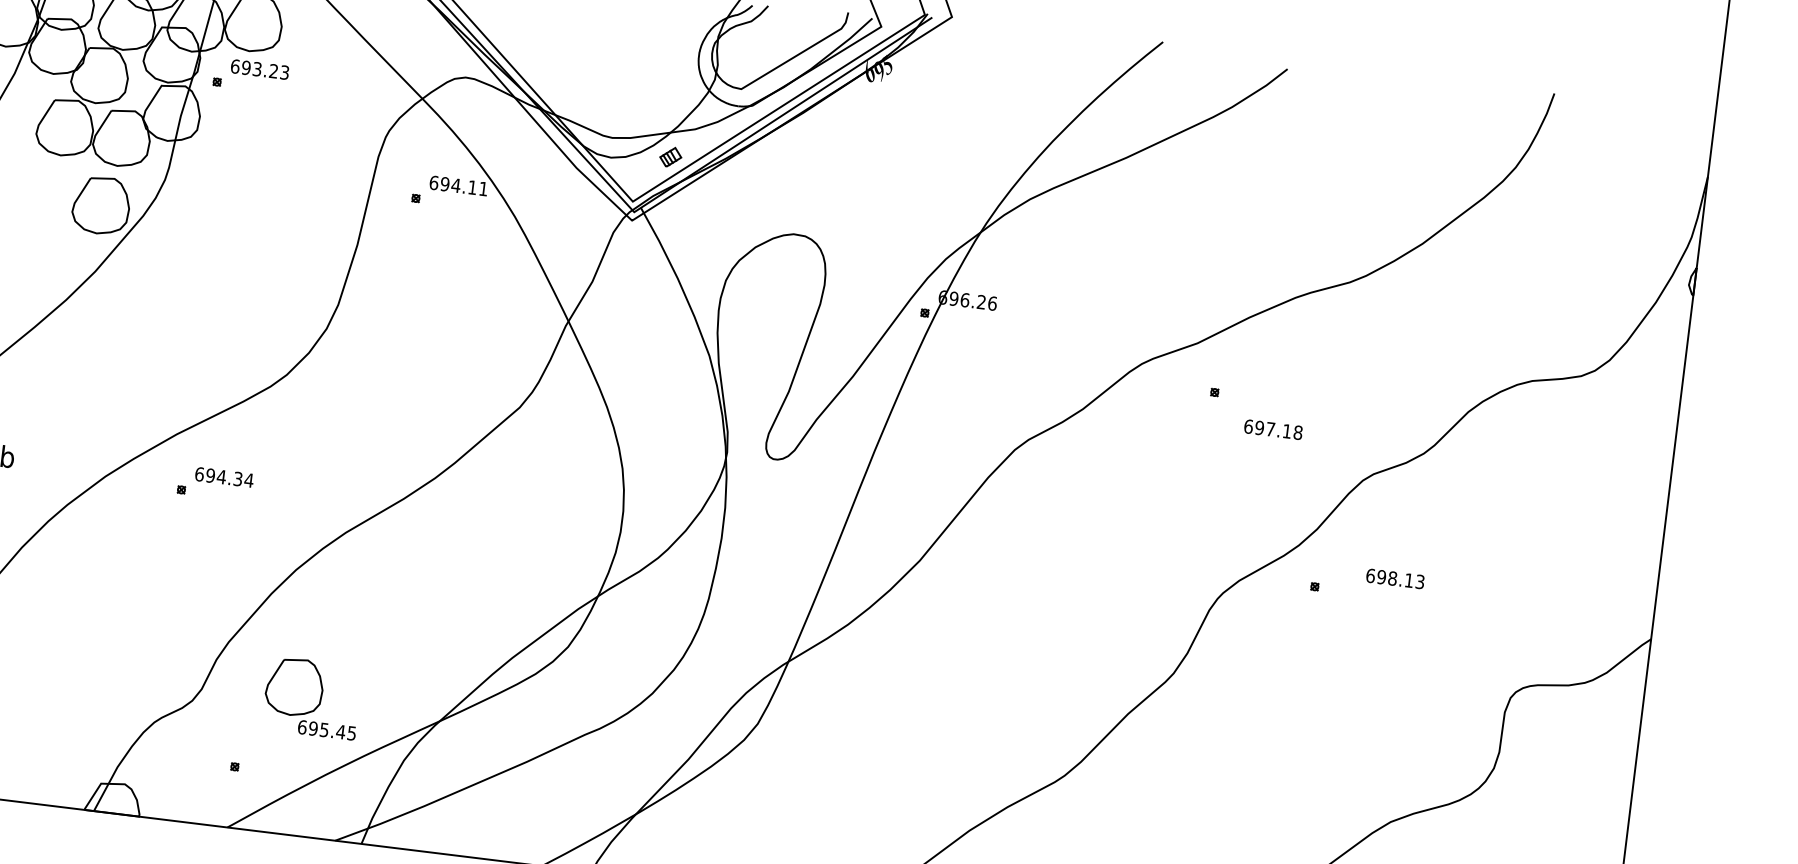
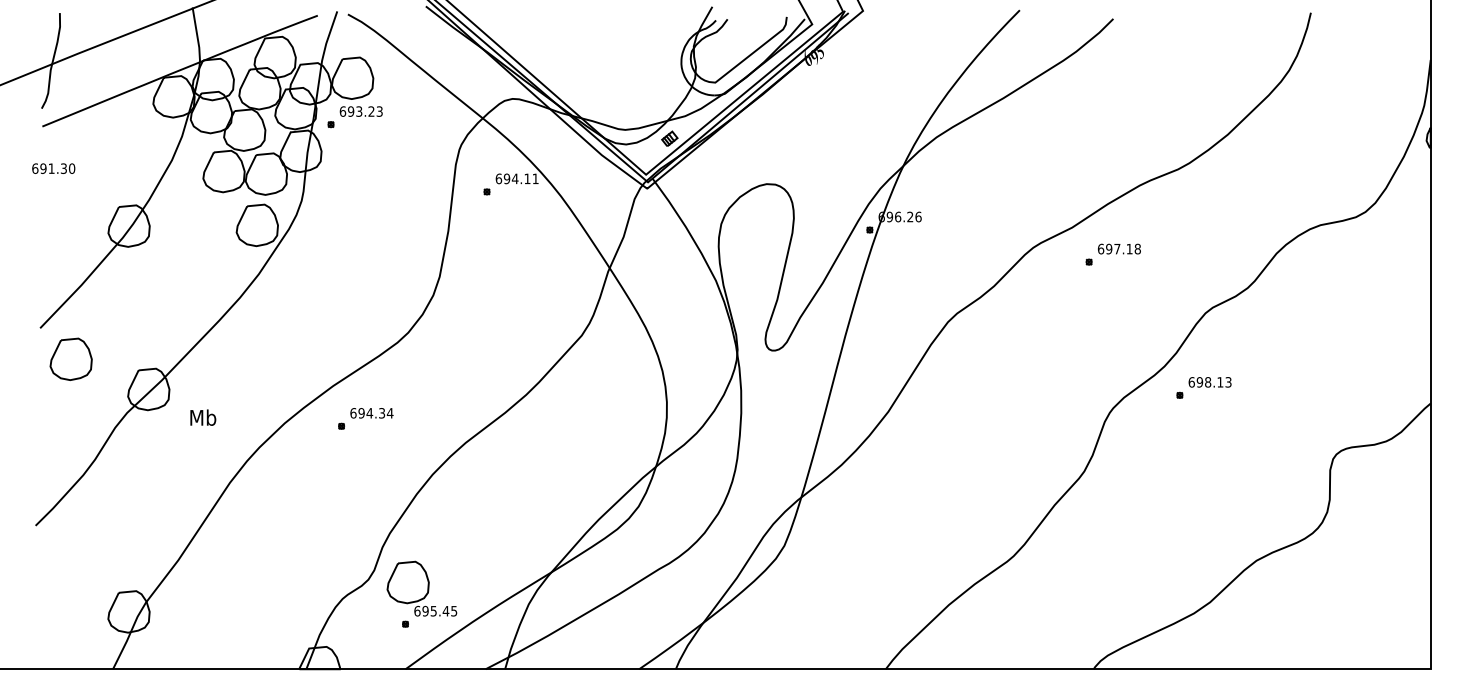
text: (1273, 428) -> (1119, 248), moved
text: (1394, 579) -> (1209, 382), moved
part: (311, 697) -> (421, 588), moved

